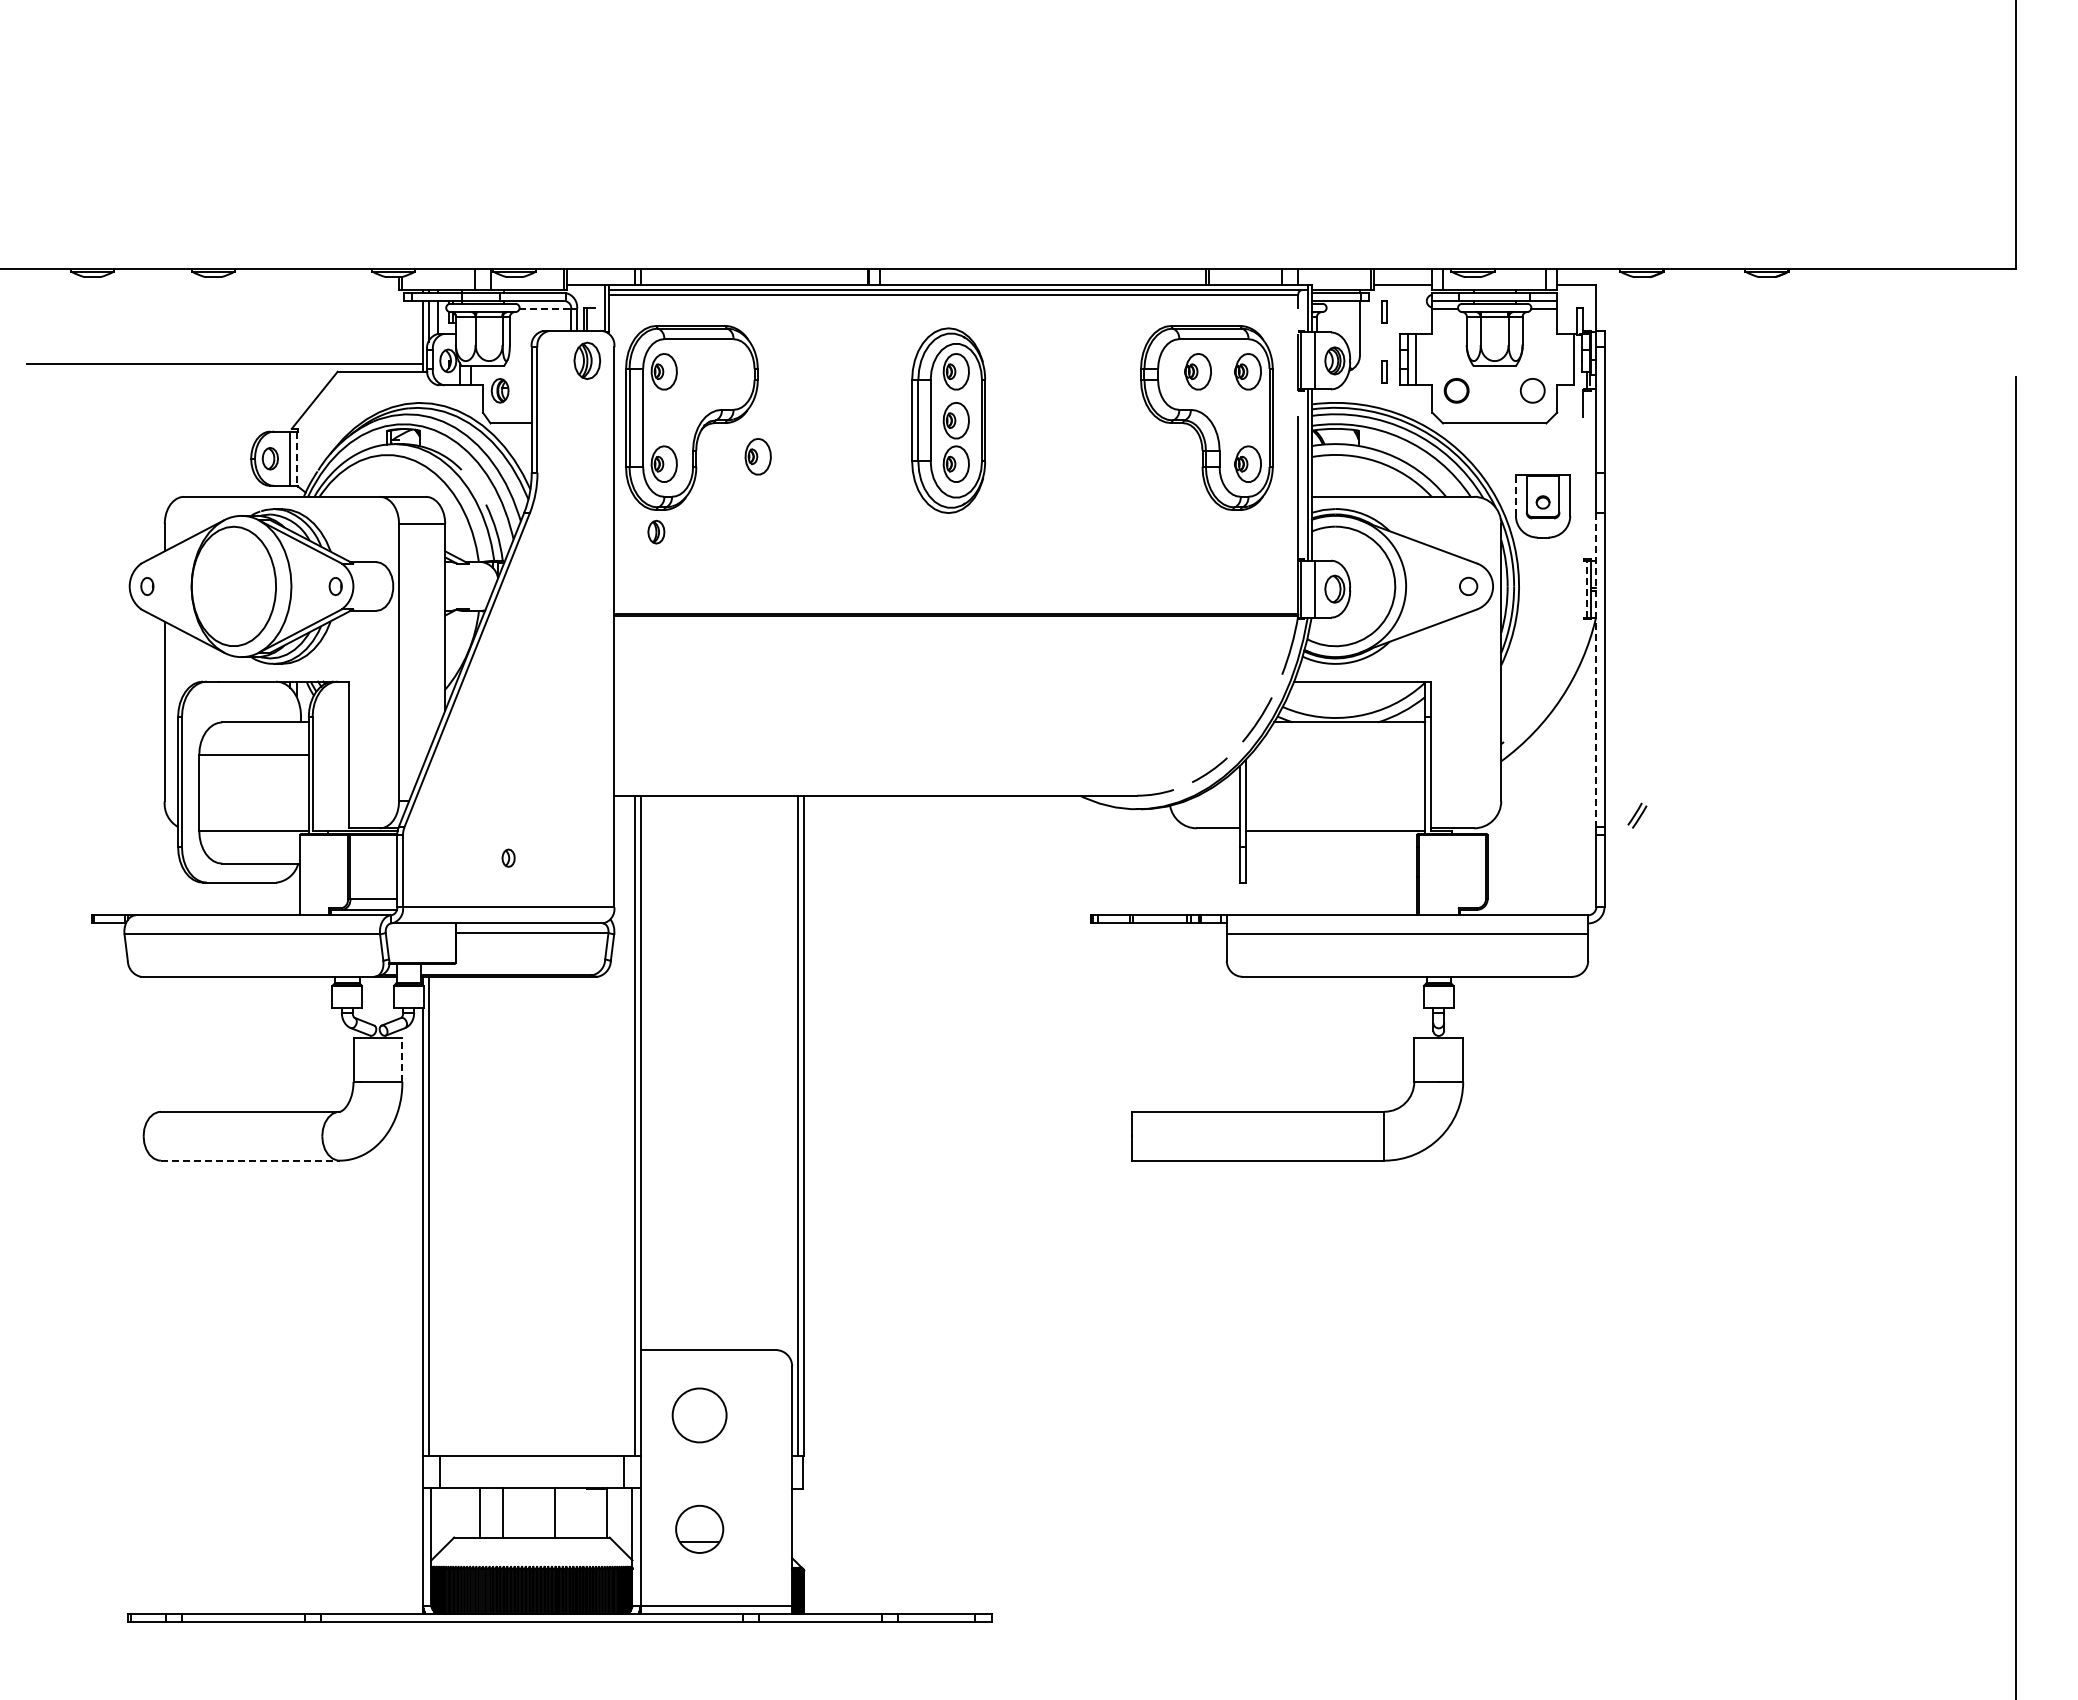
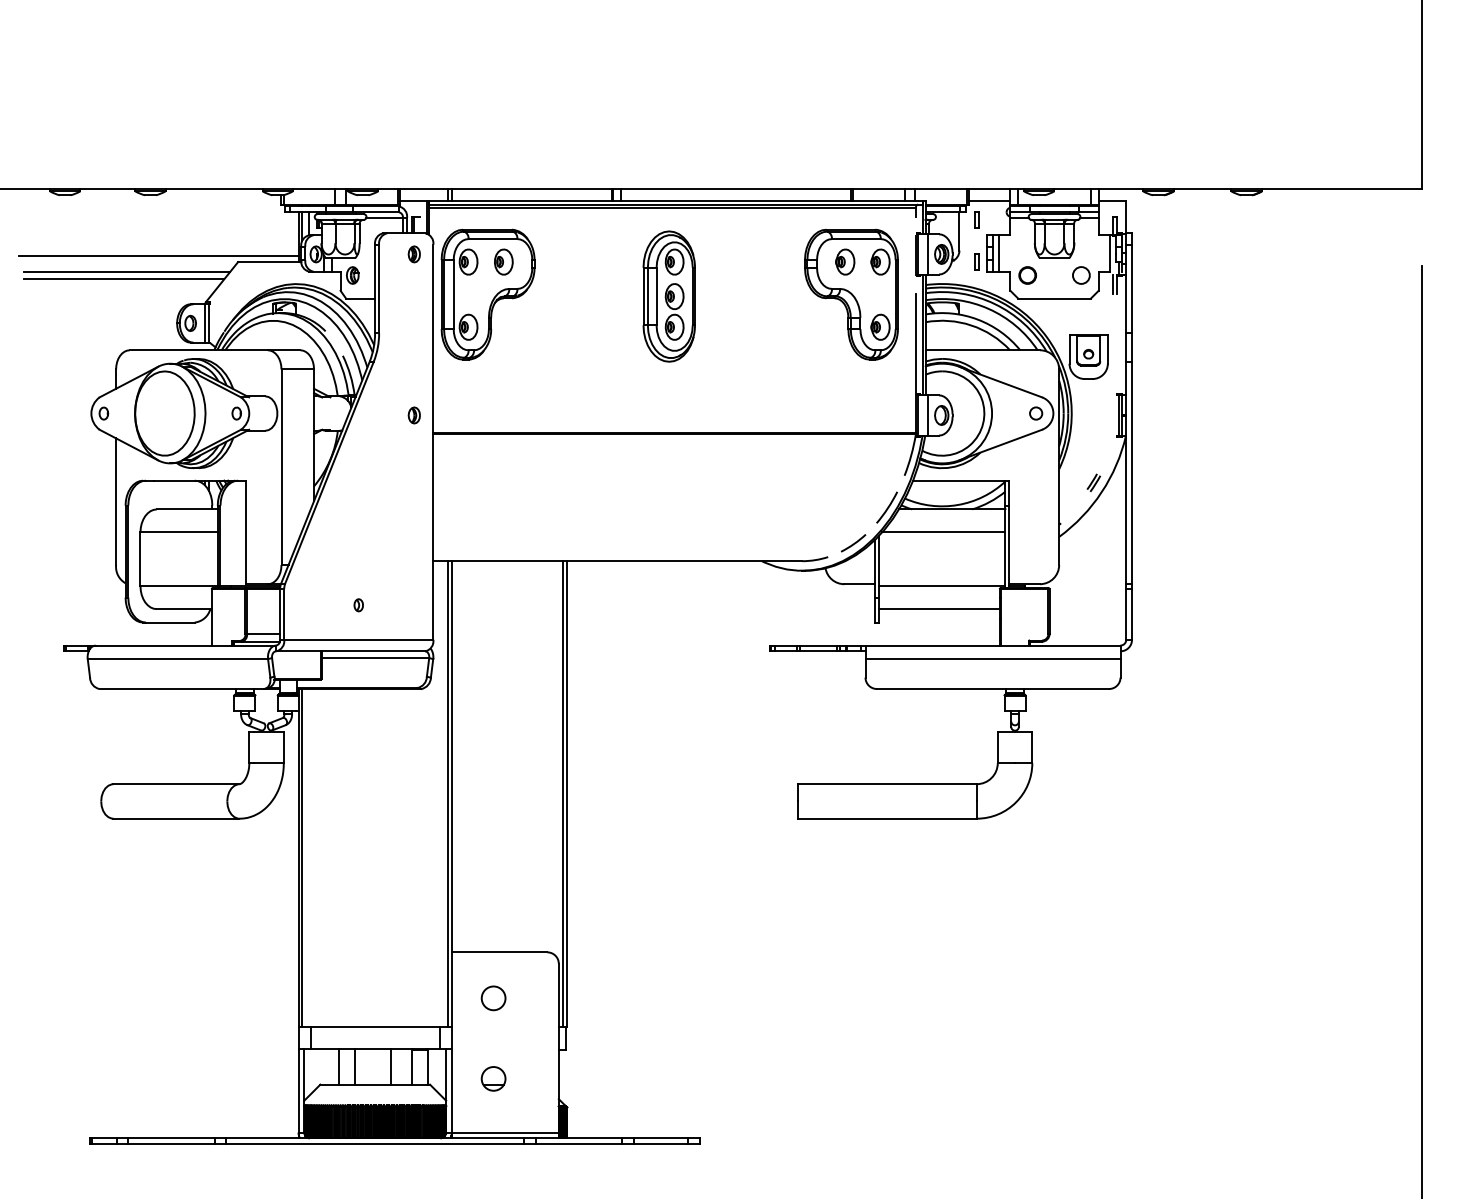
line: (545, 309) -> (384, 218), dashed -> solid
part: (587, 360) -> (414, 254), size x0.62
line: (180, 385) -> (127, 271), added
line: (175, 396) -> (123, 279), added
line: (1577, 403) -> (1112, 284), added
part: (757, 456) -> (503, 261), moved
line: (296, 459) -> (209, 323), dashed -> solid
line: (1515, 494) -> (1069, 348), dashed -> solid
part: (656, 531) -> (414, 414), moved
line: (1586, 589) -> (1119, 415), dashed -> solid
line: (1596, 670) -> (1126, 472), dashed -> solid
line: (1337, 754) -> (943, 532), added
part: (1637, 815) -> (1093, 482), moved
line: (1331, 863) -> (939, 609), added
line: (402, 1060) -> (283, 748), dashed -> solid
line: (250, 1160) -> (176, 818), dashed -> solid
circle: (699, 1414) -> (493, 997), size x0.62
line: (584, 1512) -> (412, 1066), added
part: (699, 1529) -> (493, 1078), size x0.71

